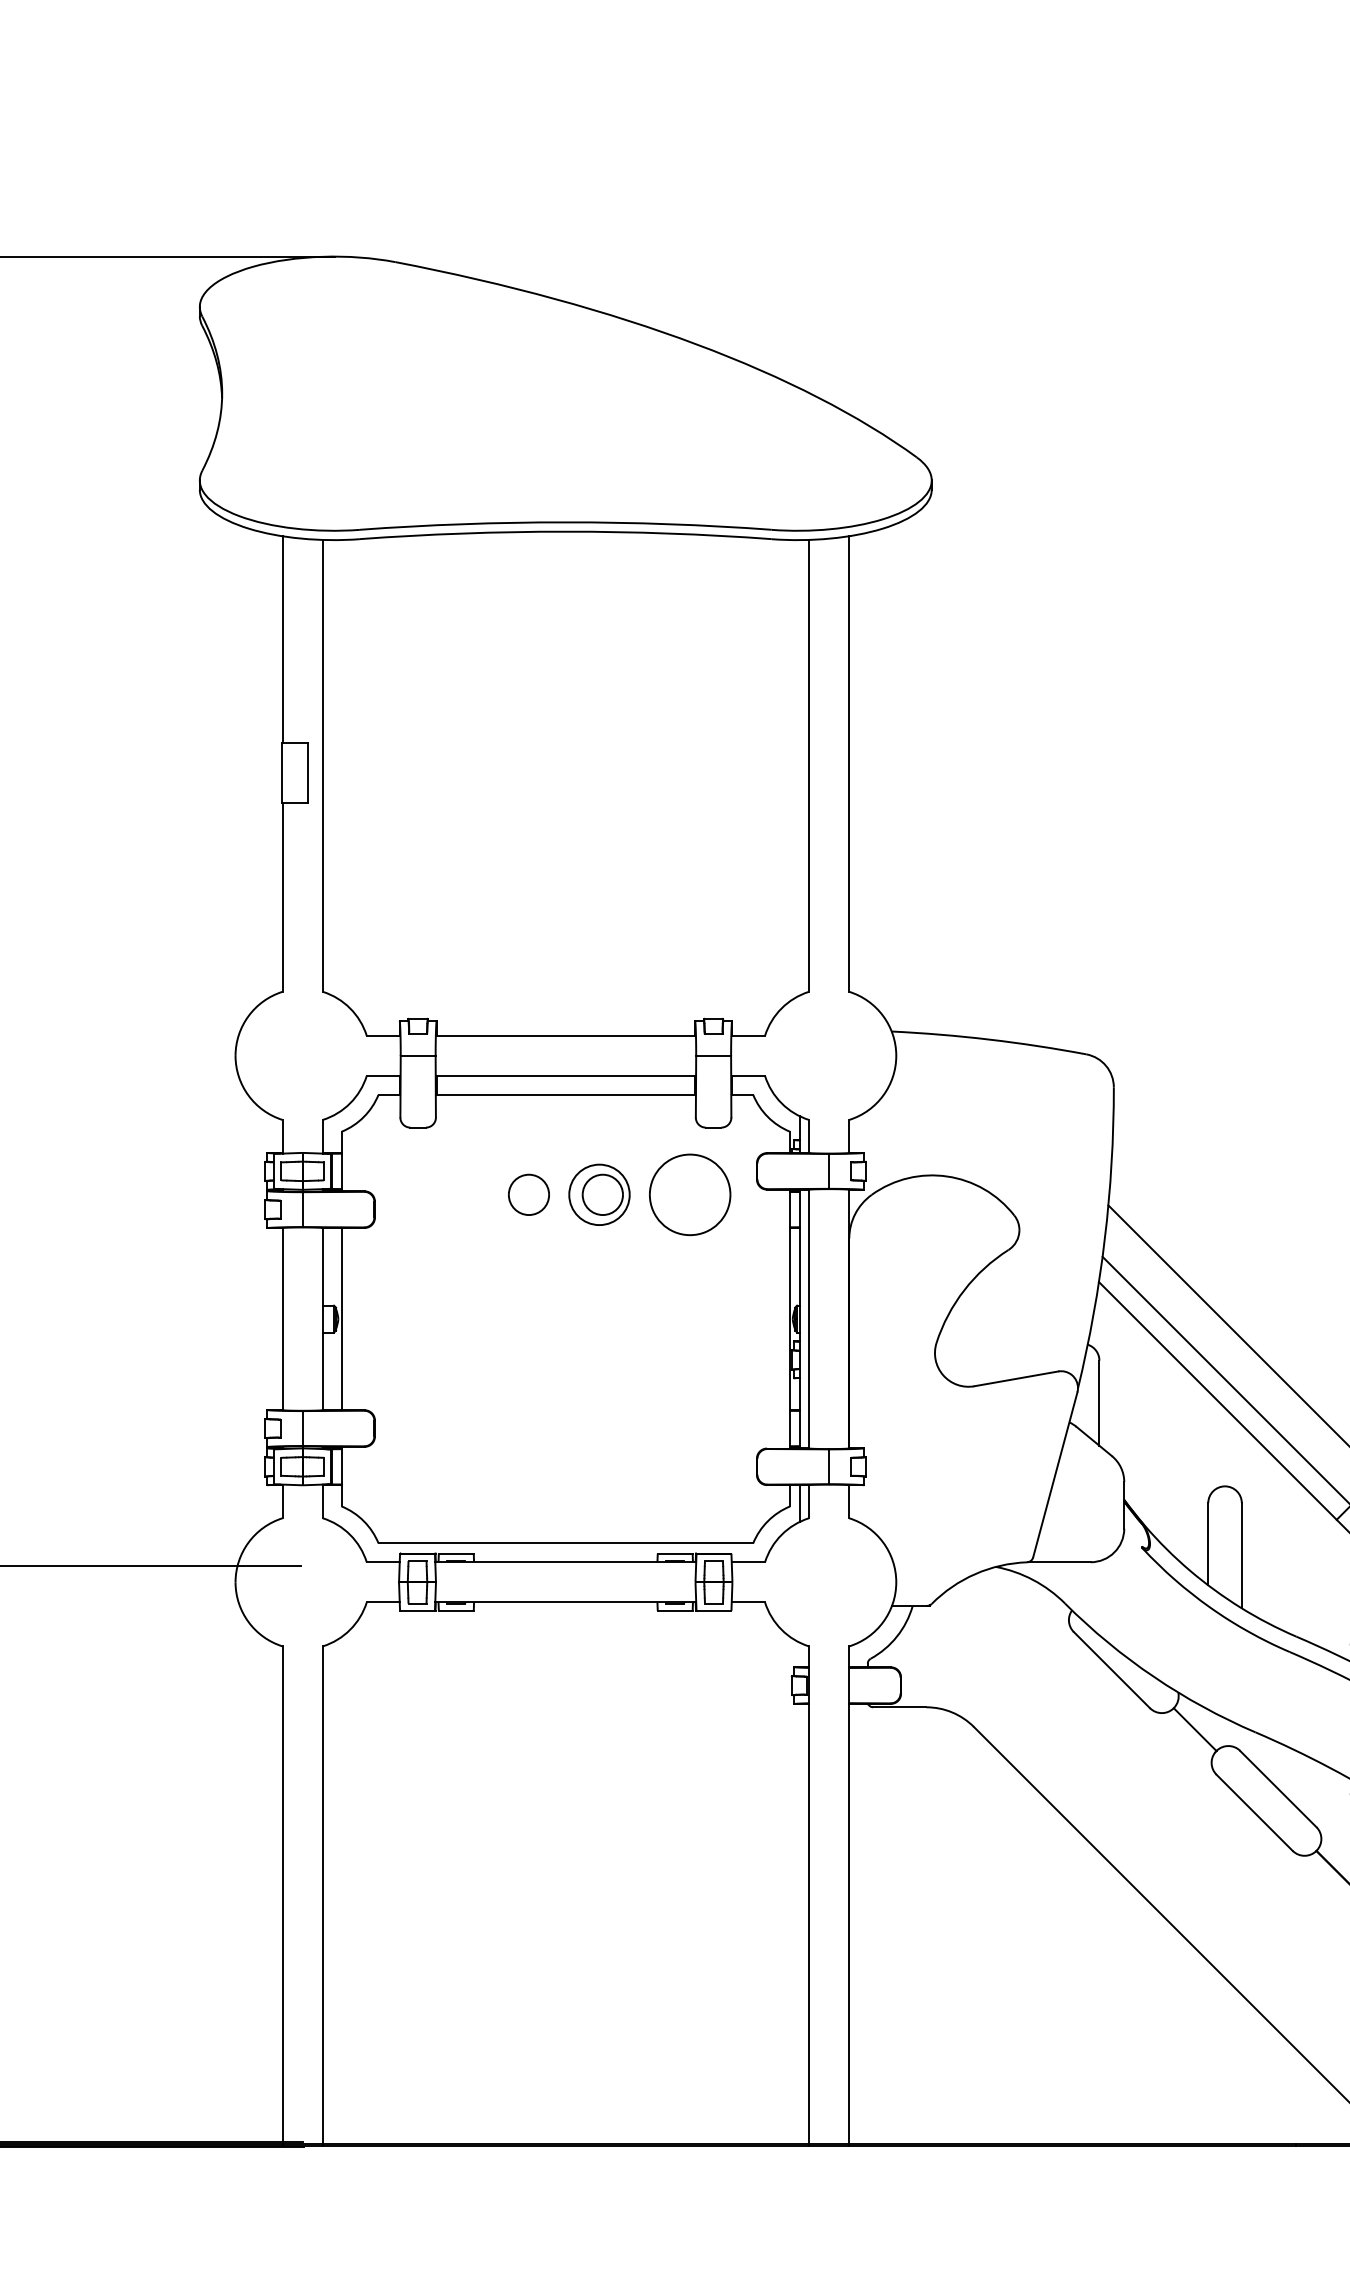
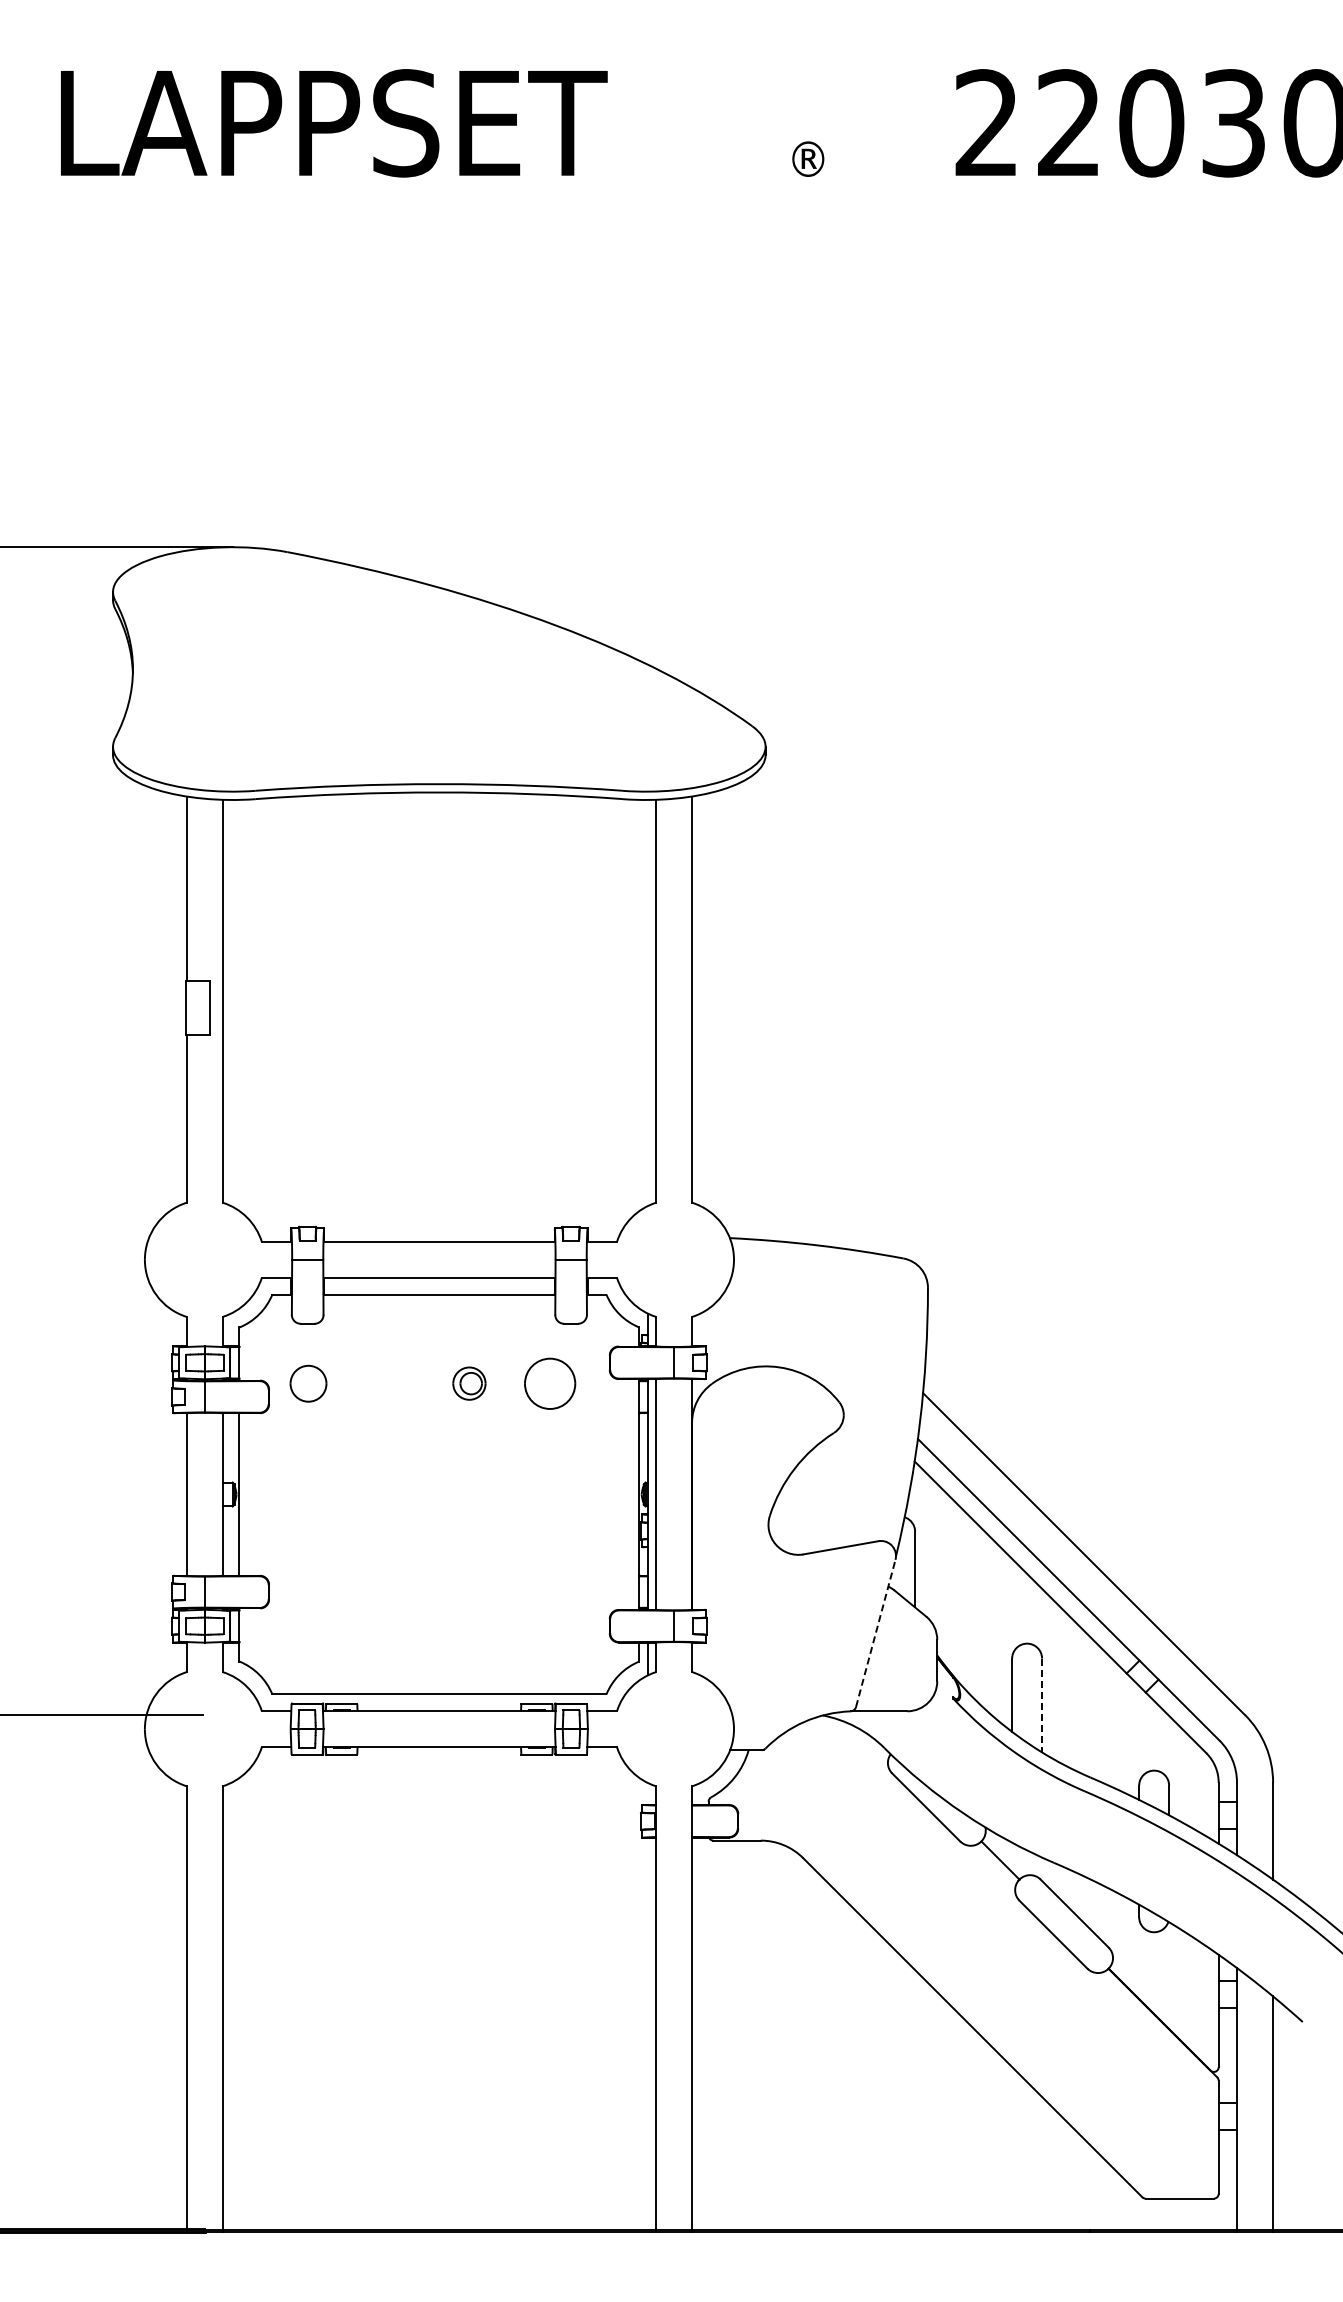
part: (528, 1194) -> (308, 1383), moved
part: (599, 1194) -> (469, 1383), size x0.6
part: (689, 1194) -> (549, 1383), size x0.7
line: (1054, 1473) -> (875, 1632), solid -> dashed
line: (1242, 1555) -> (1042, 1705), solid -> dashed

